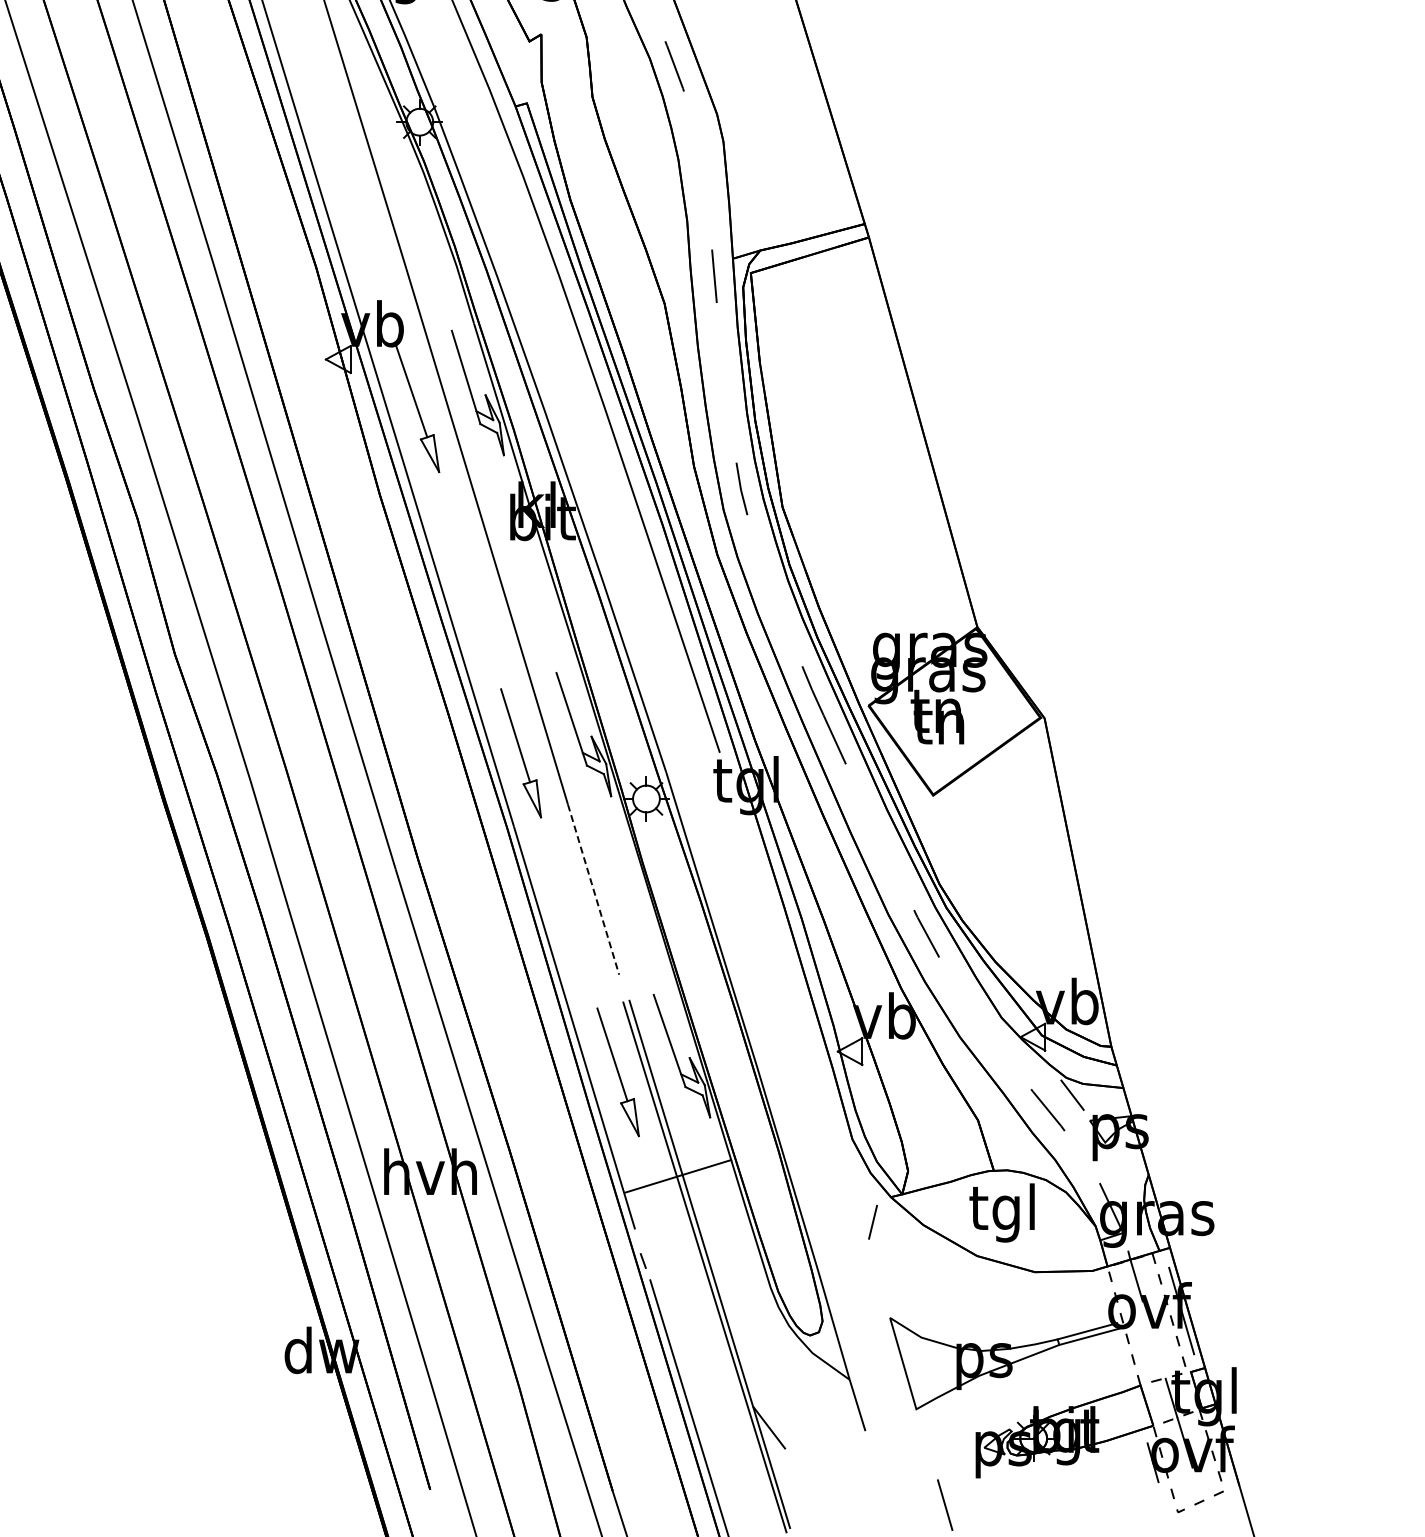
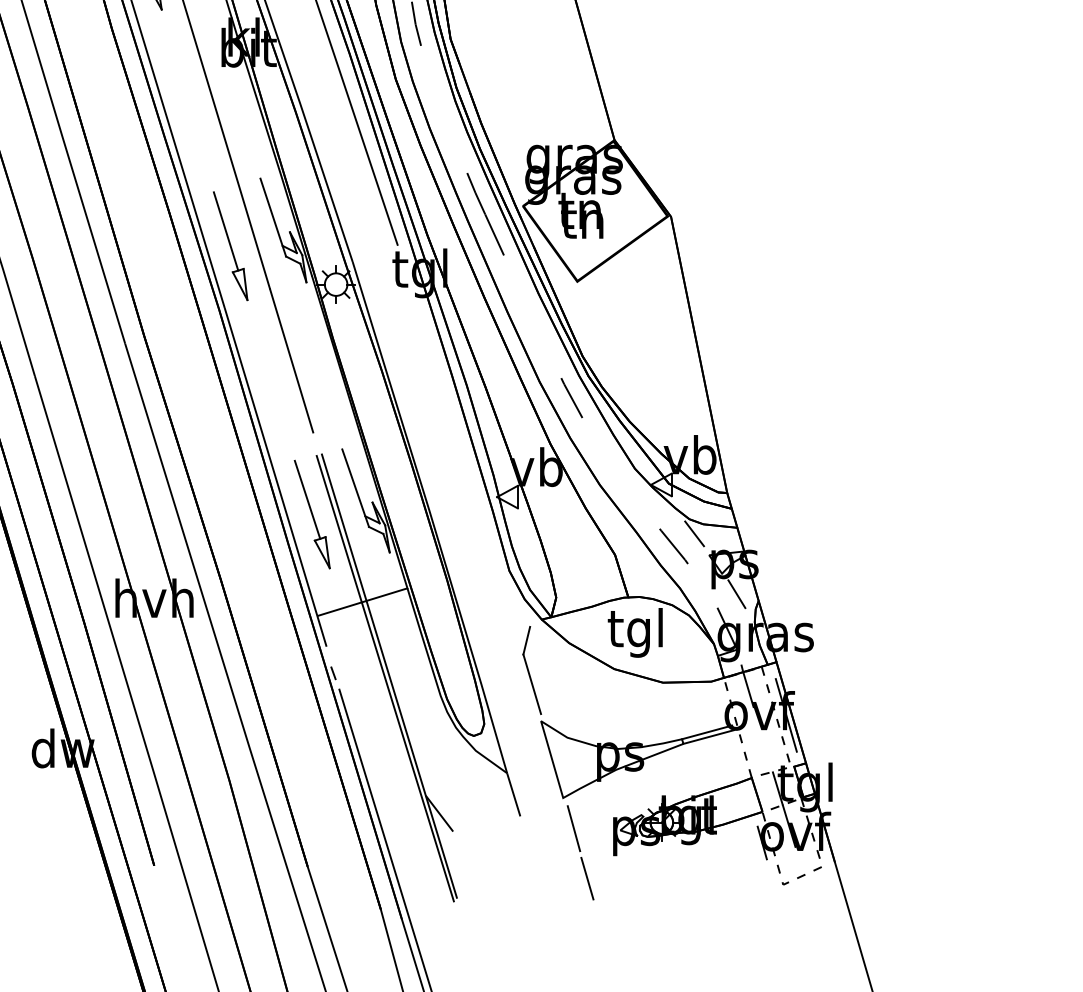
line: (593, 889) -> (291, 360), dashed -> solid
line: (1122, 1166) -> (736, 593), added
line: (879, 1273) -> (532, 683), added
line: (928, 1445) -> (573, 828), added

